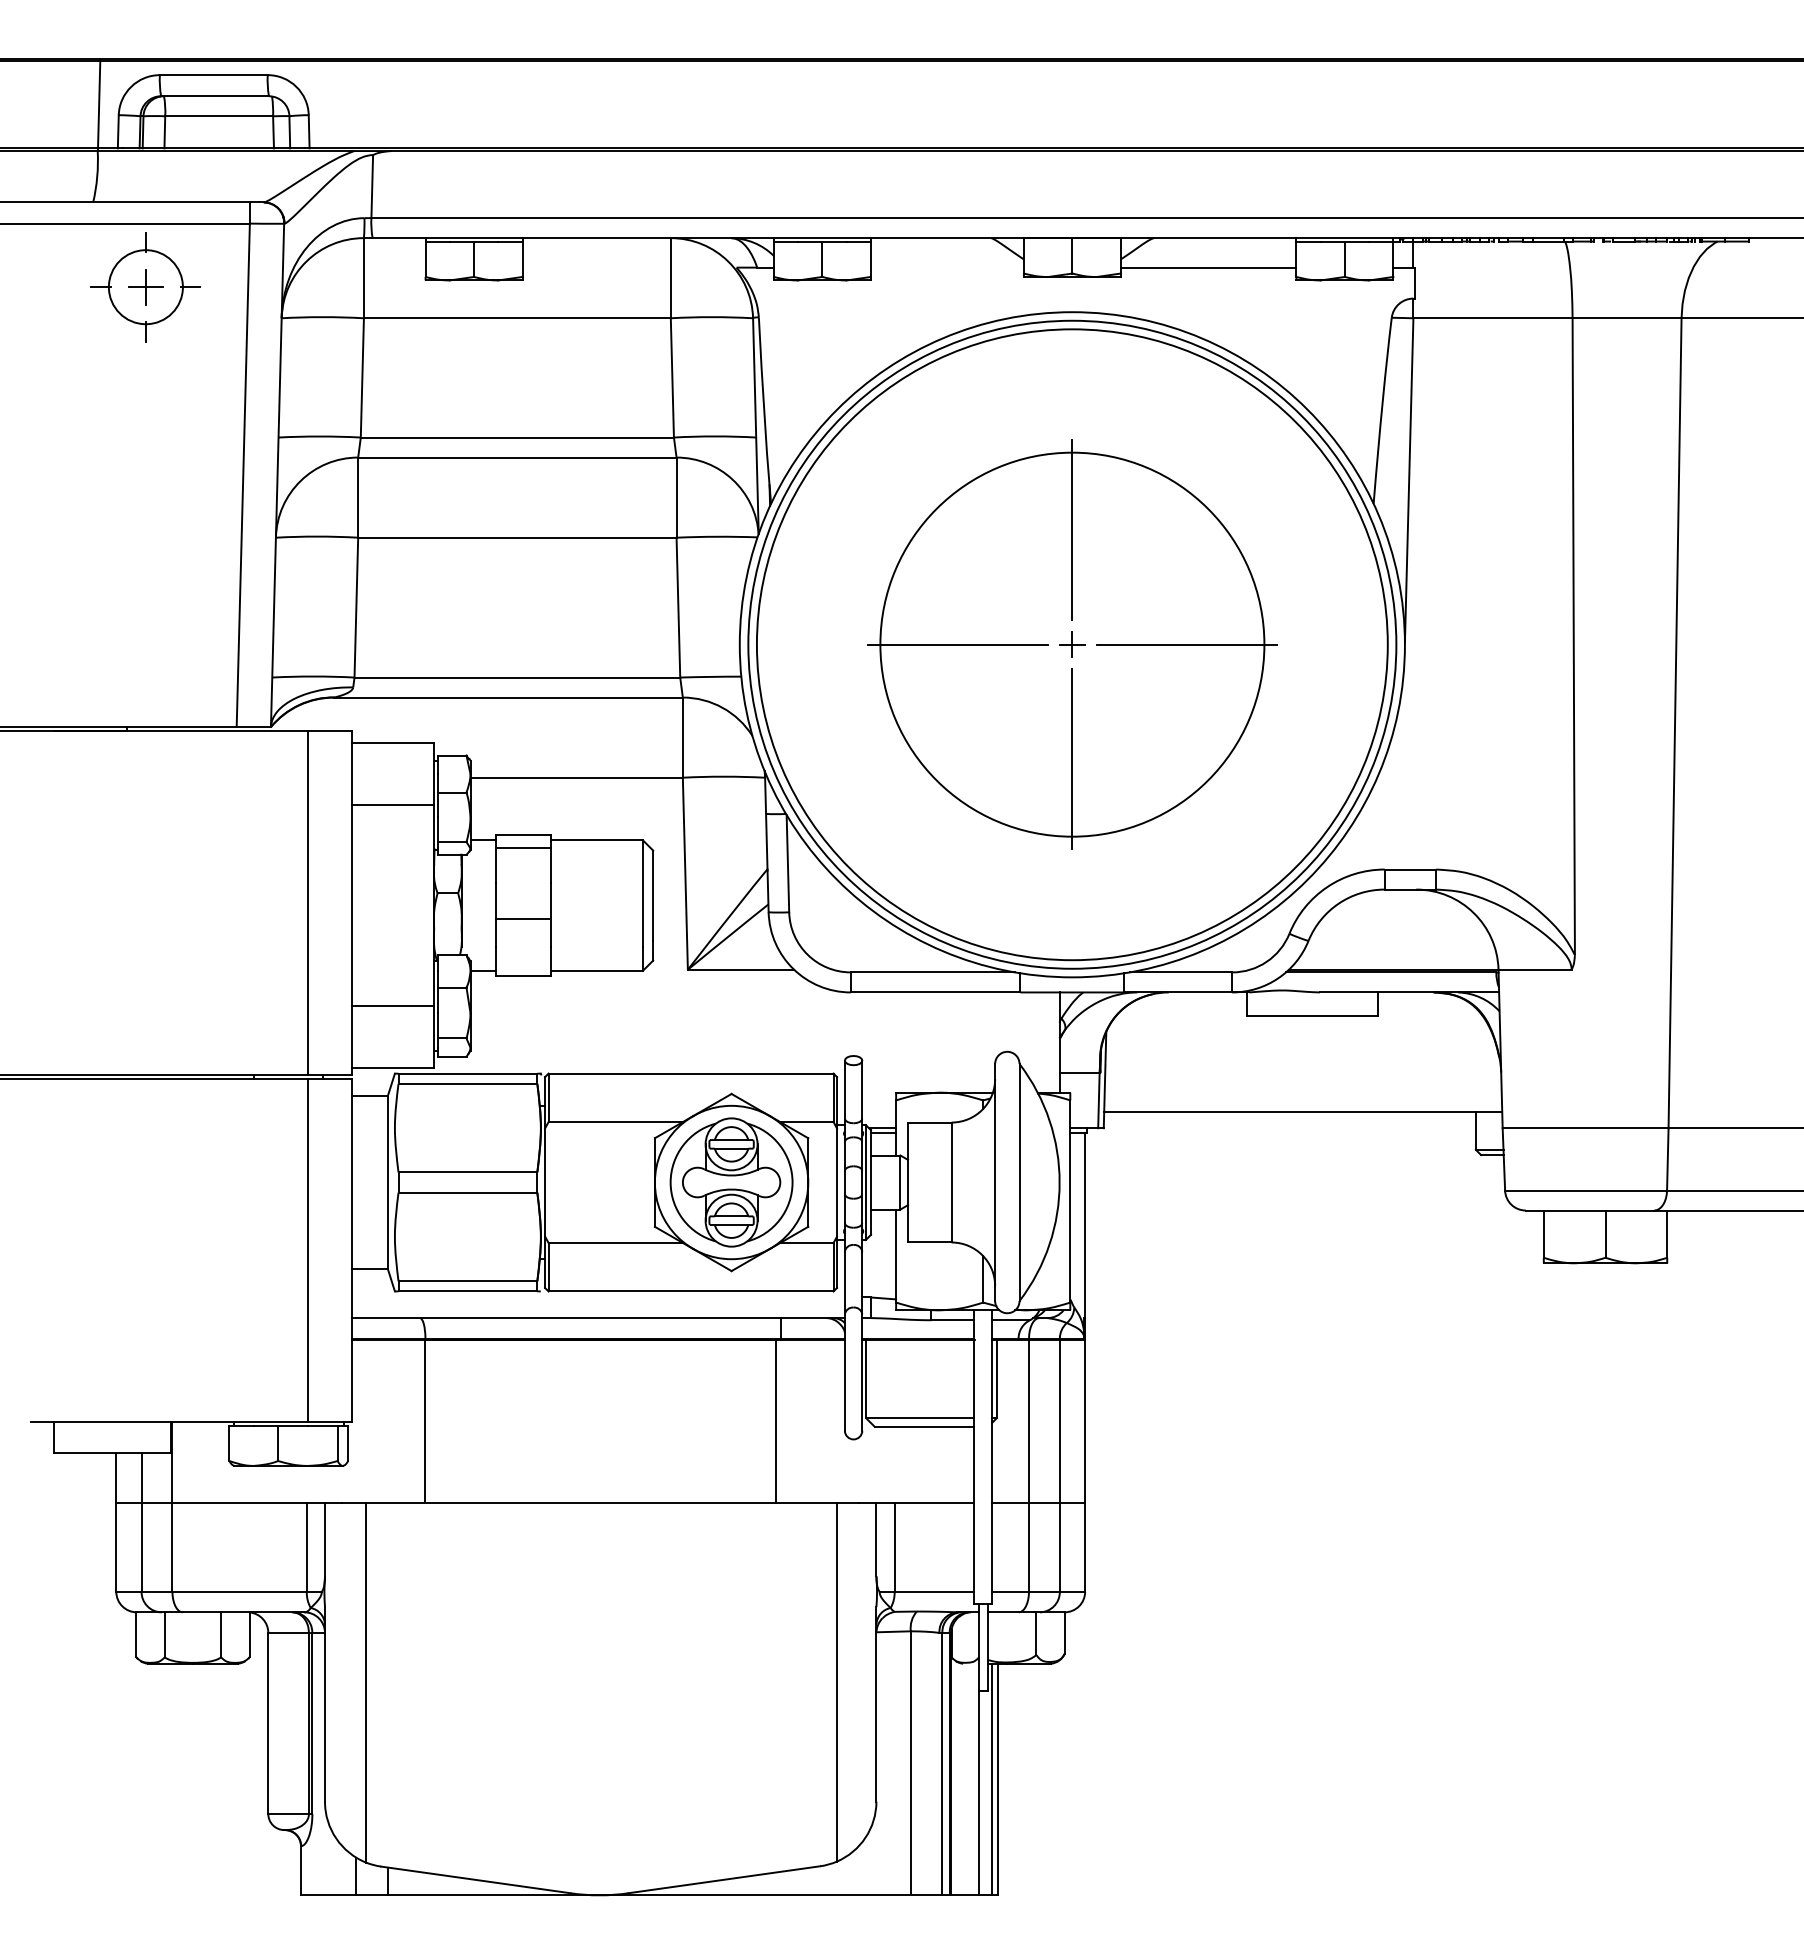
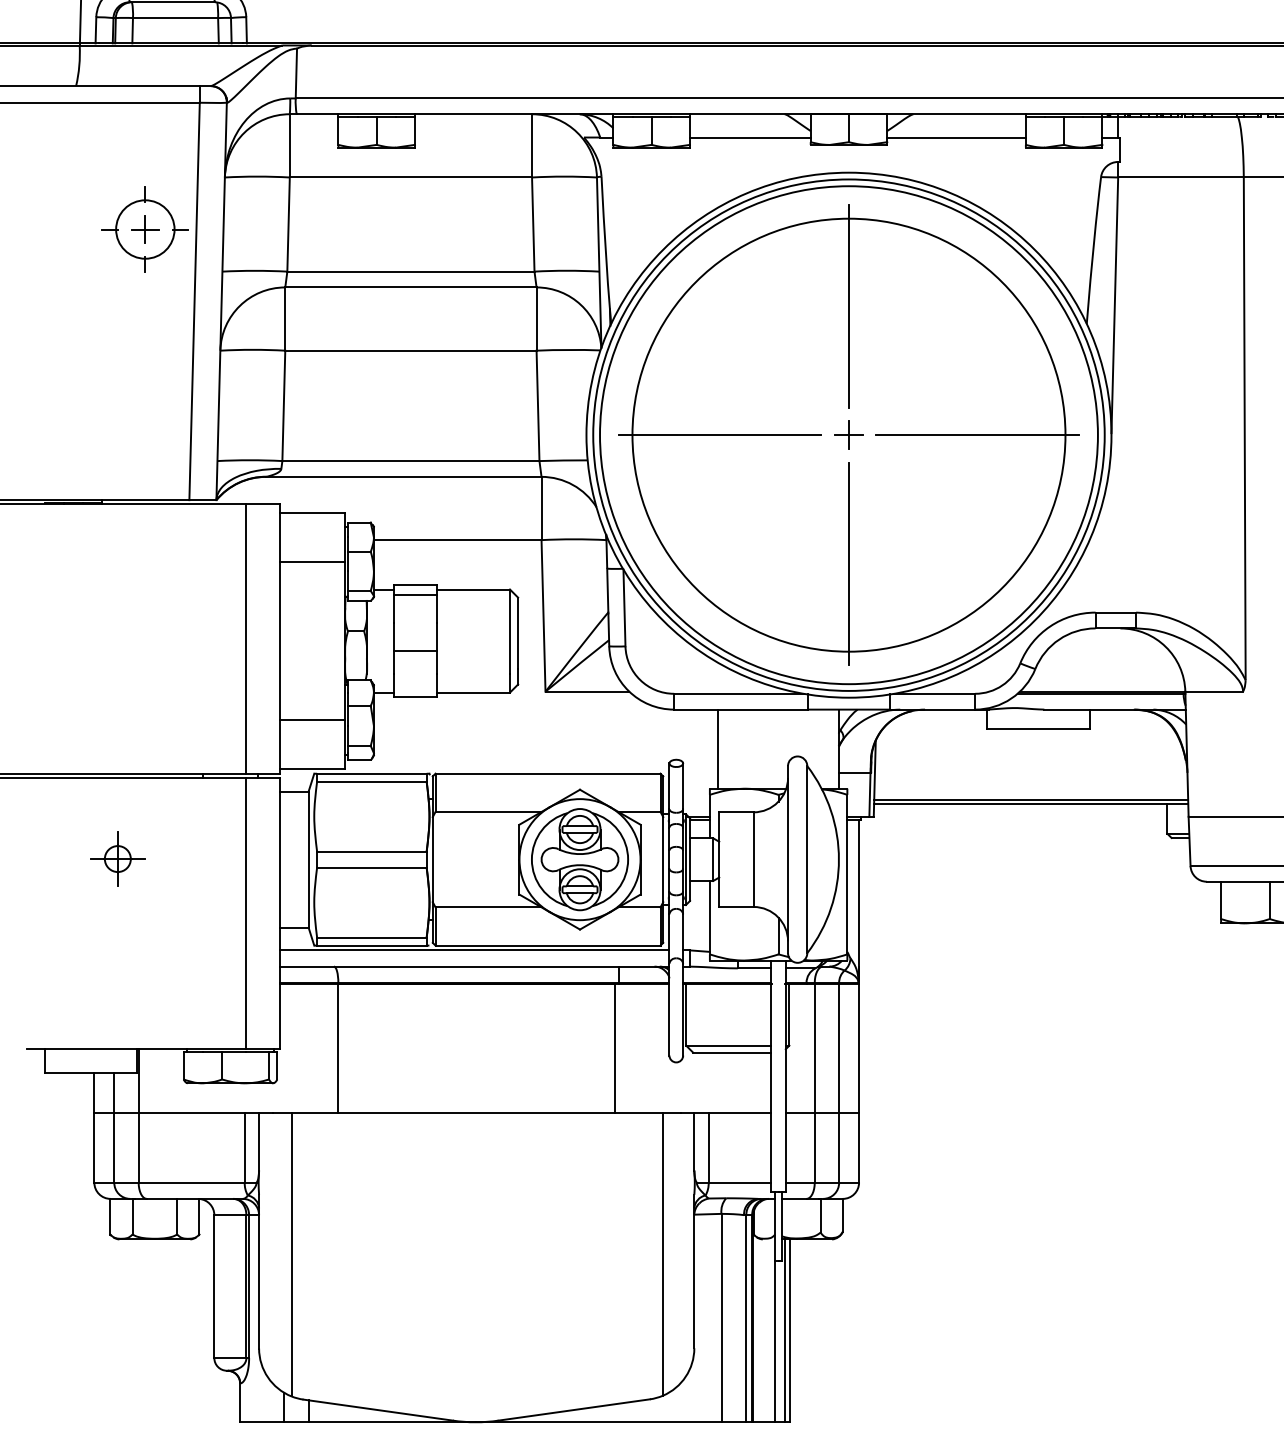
line: (946, 267) -> (749, 137), added
part: (145, 287) -> (145, 229), moved
part: (1072, 644) -> (849, 434), size x1.43
line: (906, 1042) -> (718, 749), added
line: (1303, 1107) -> (1031, 800), added
part: (145, 1181) -> (117, 858), added
line: (597, 1297) -> (474, 950), added

